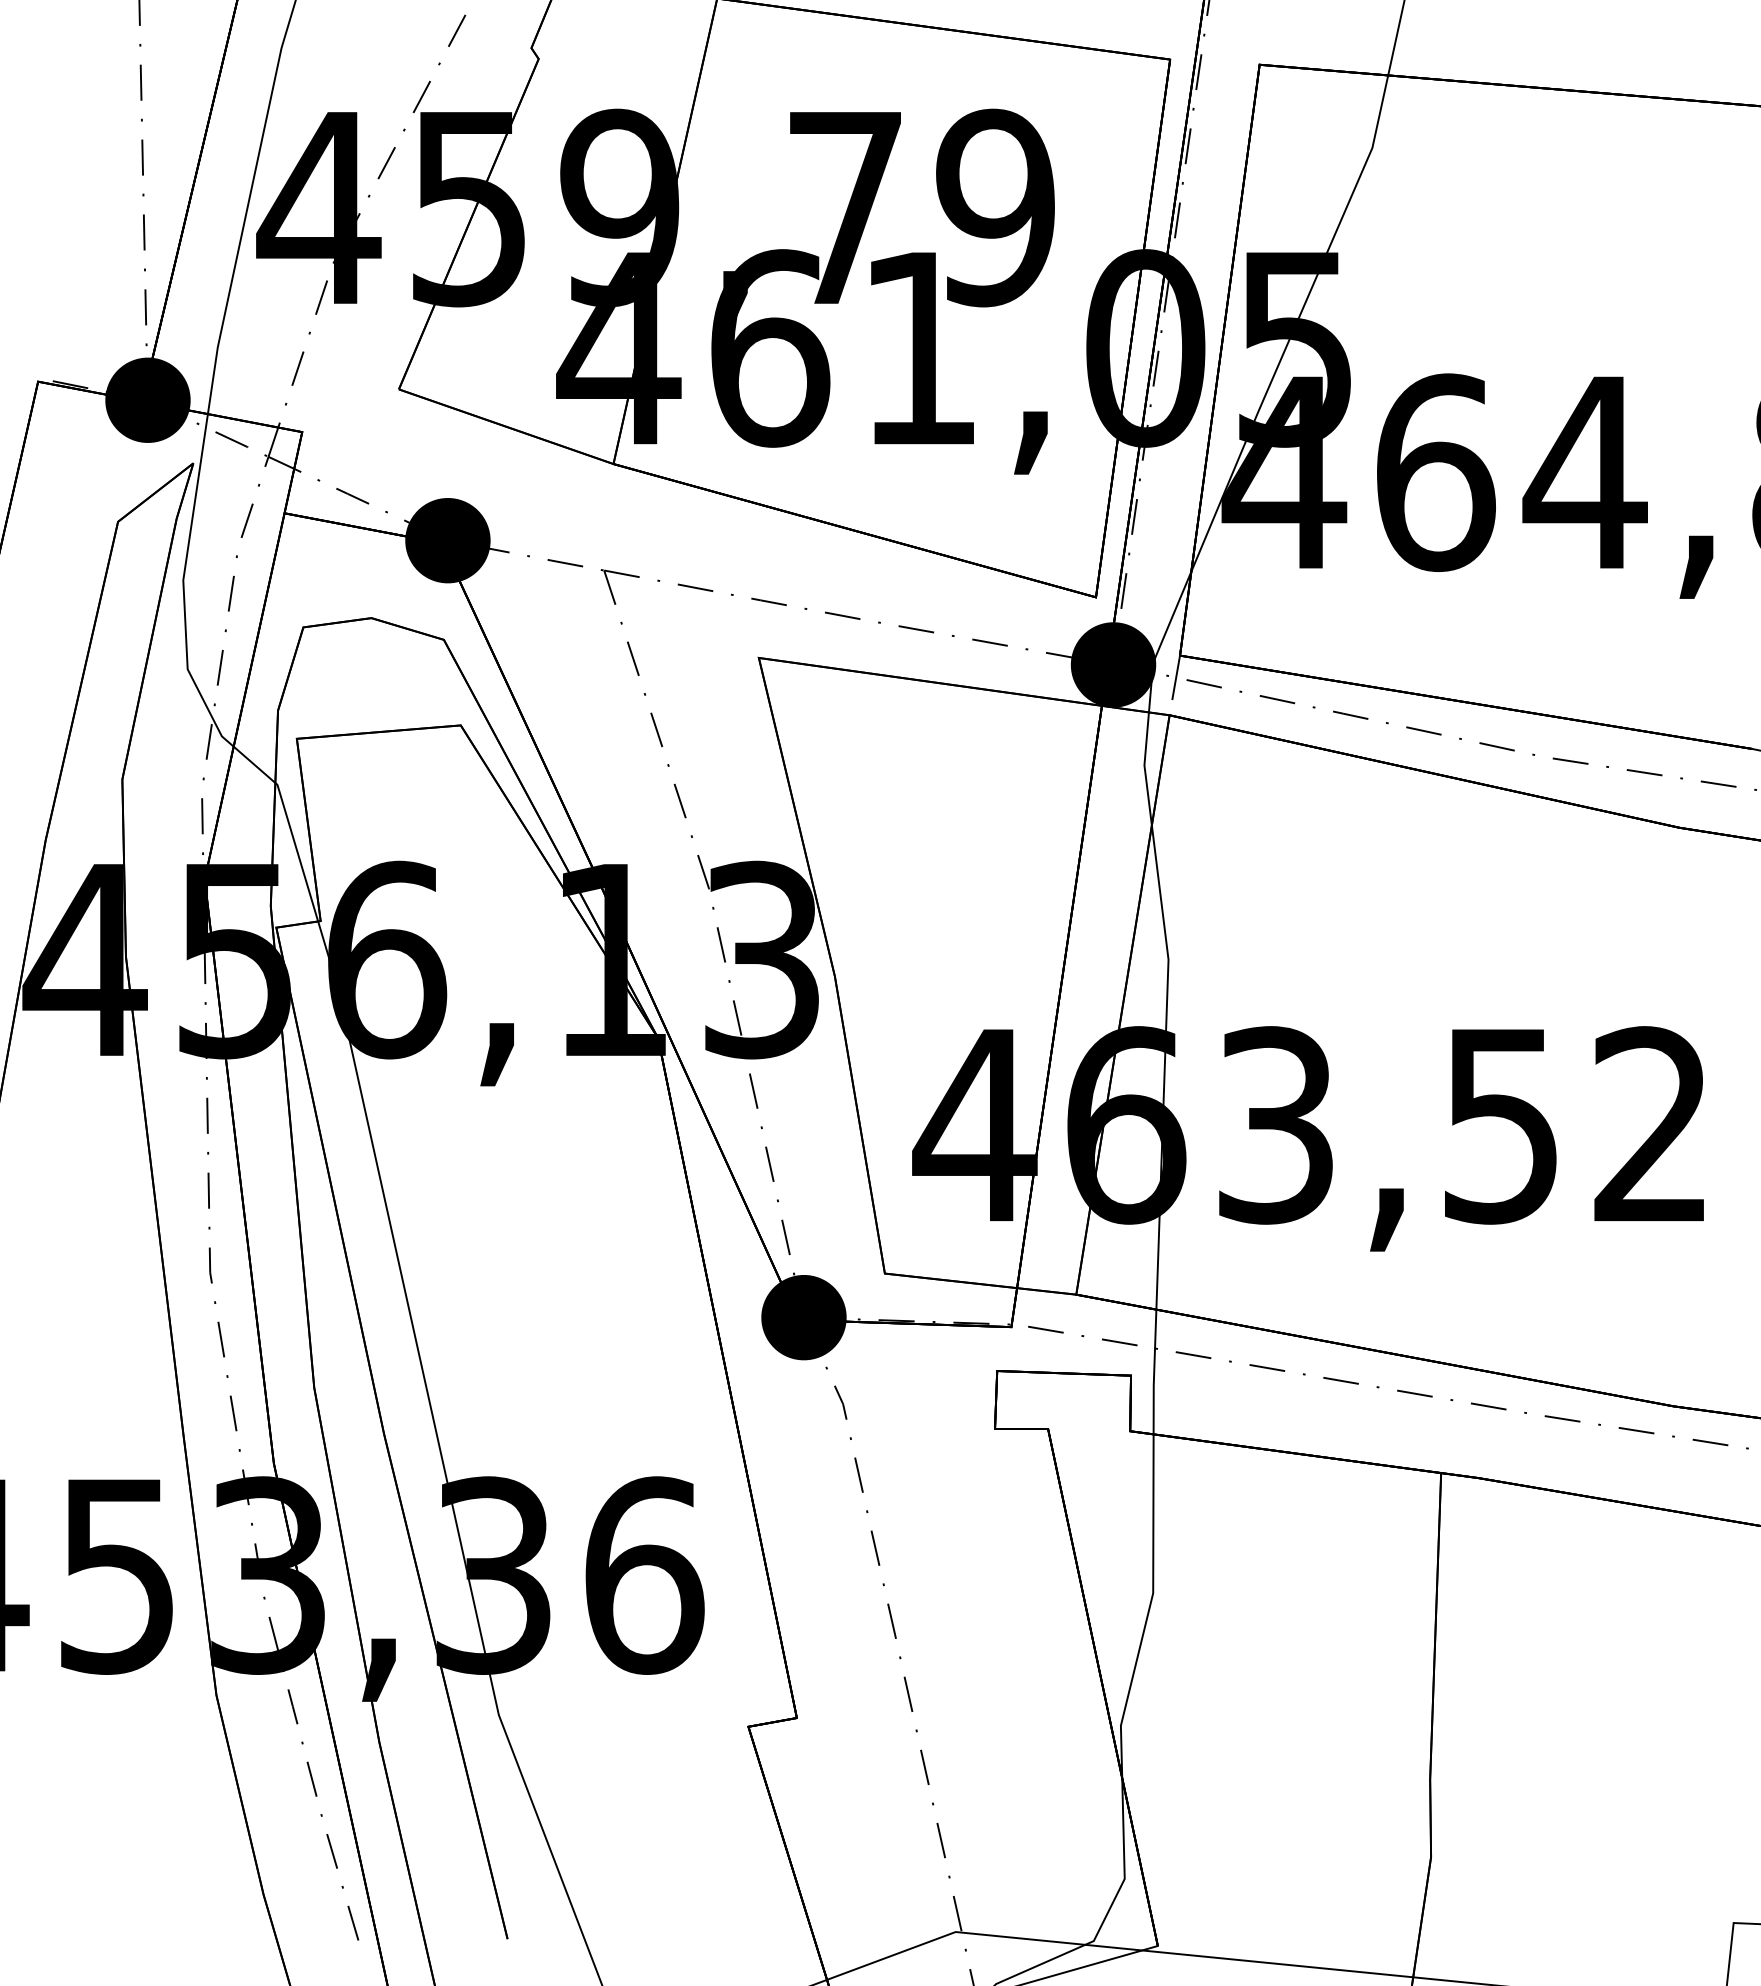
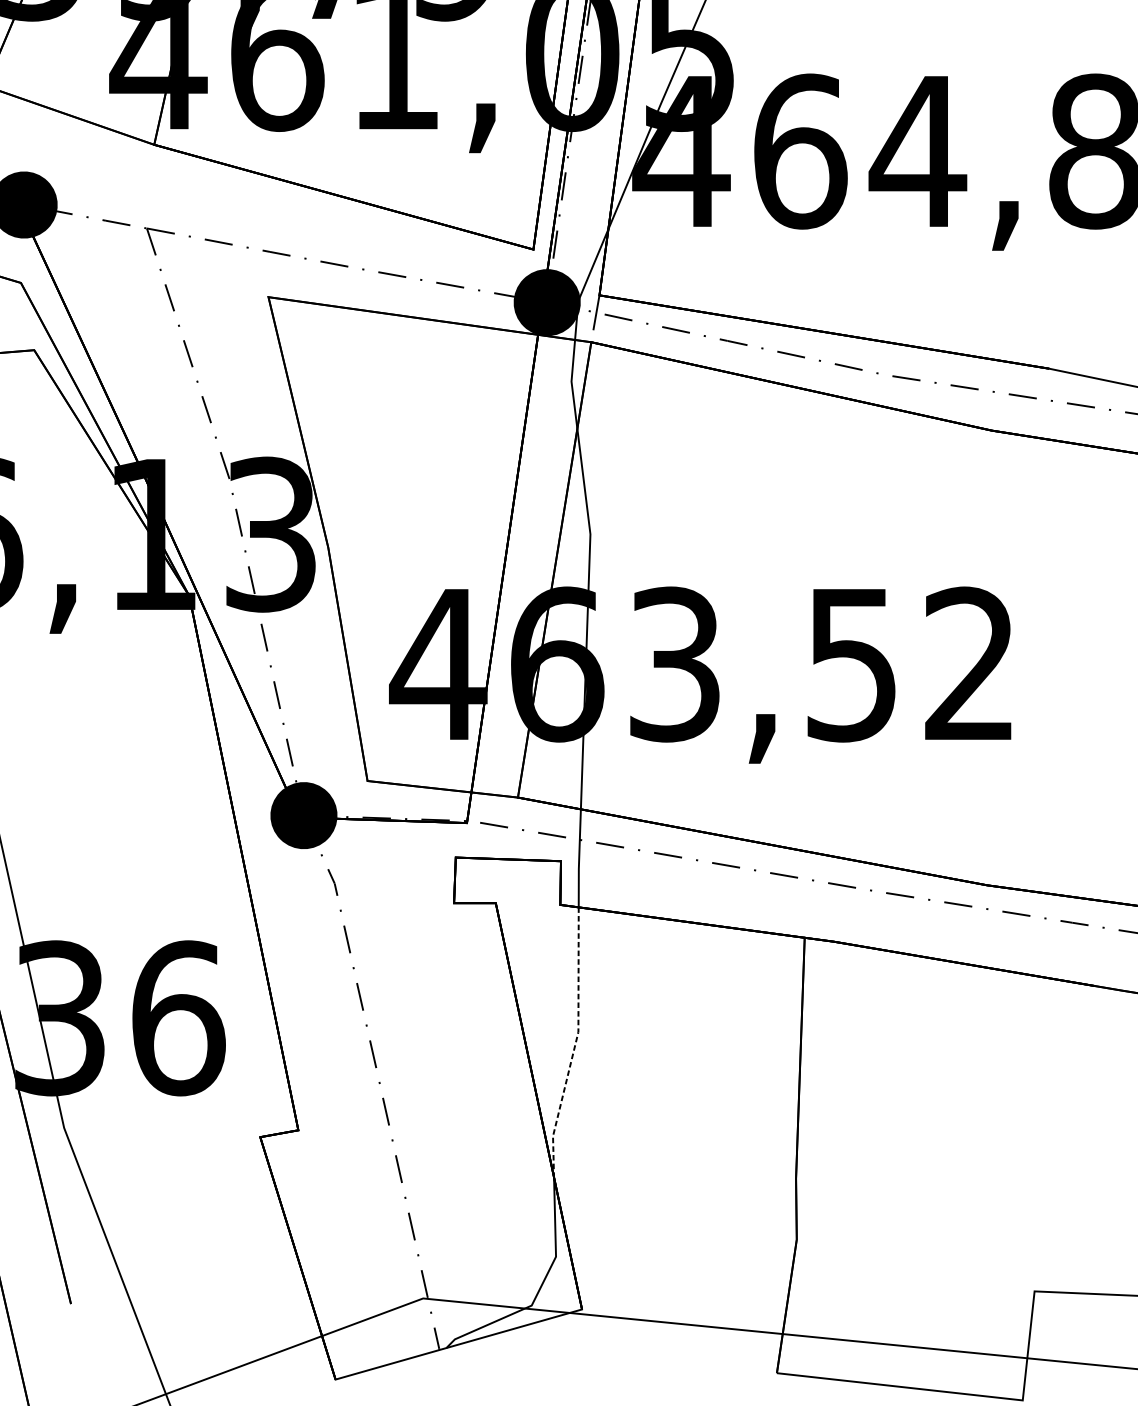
line: (1149, 1608) -> (575, 1044), solid -> dashed

